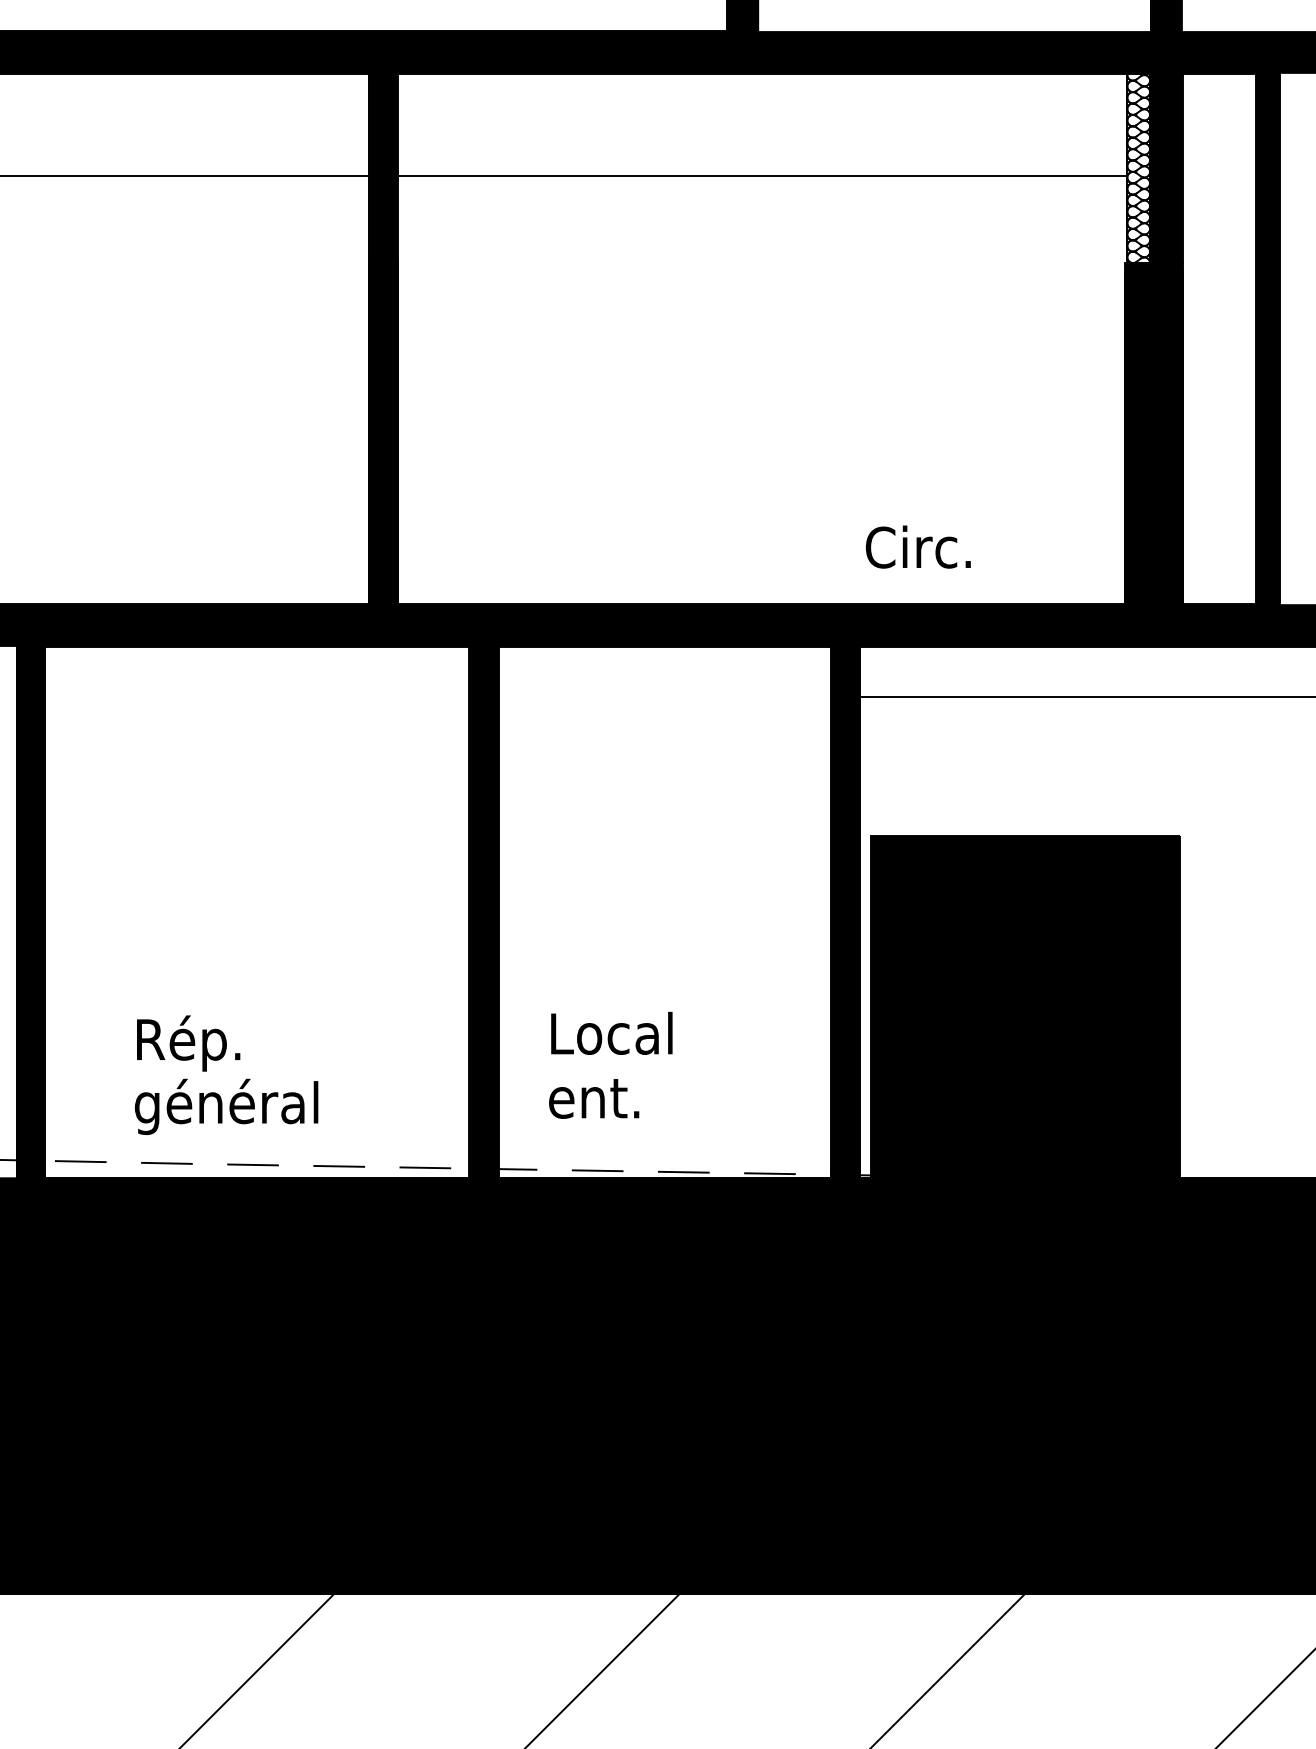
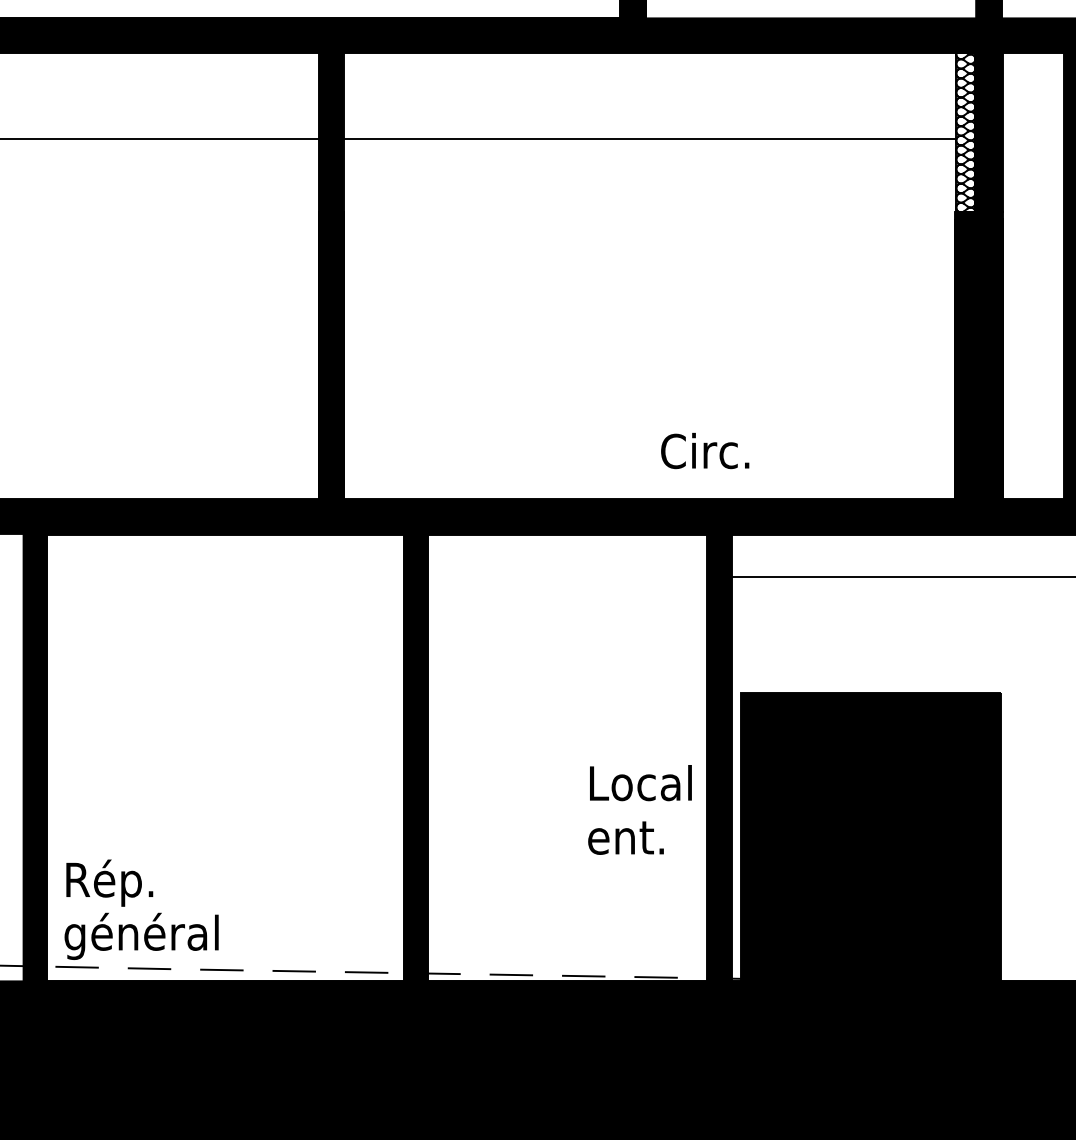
text: (917, 546) -> (704, 450), moved
text: (610, 1064) -> (639, 809), moved
text: (226, 1074) -> (141, 909), moved

